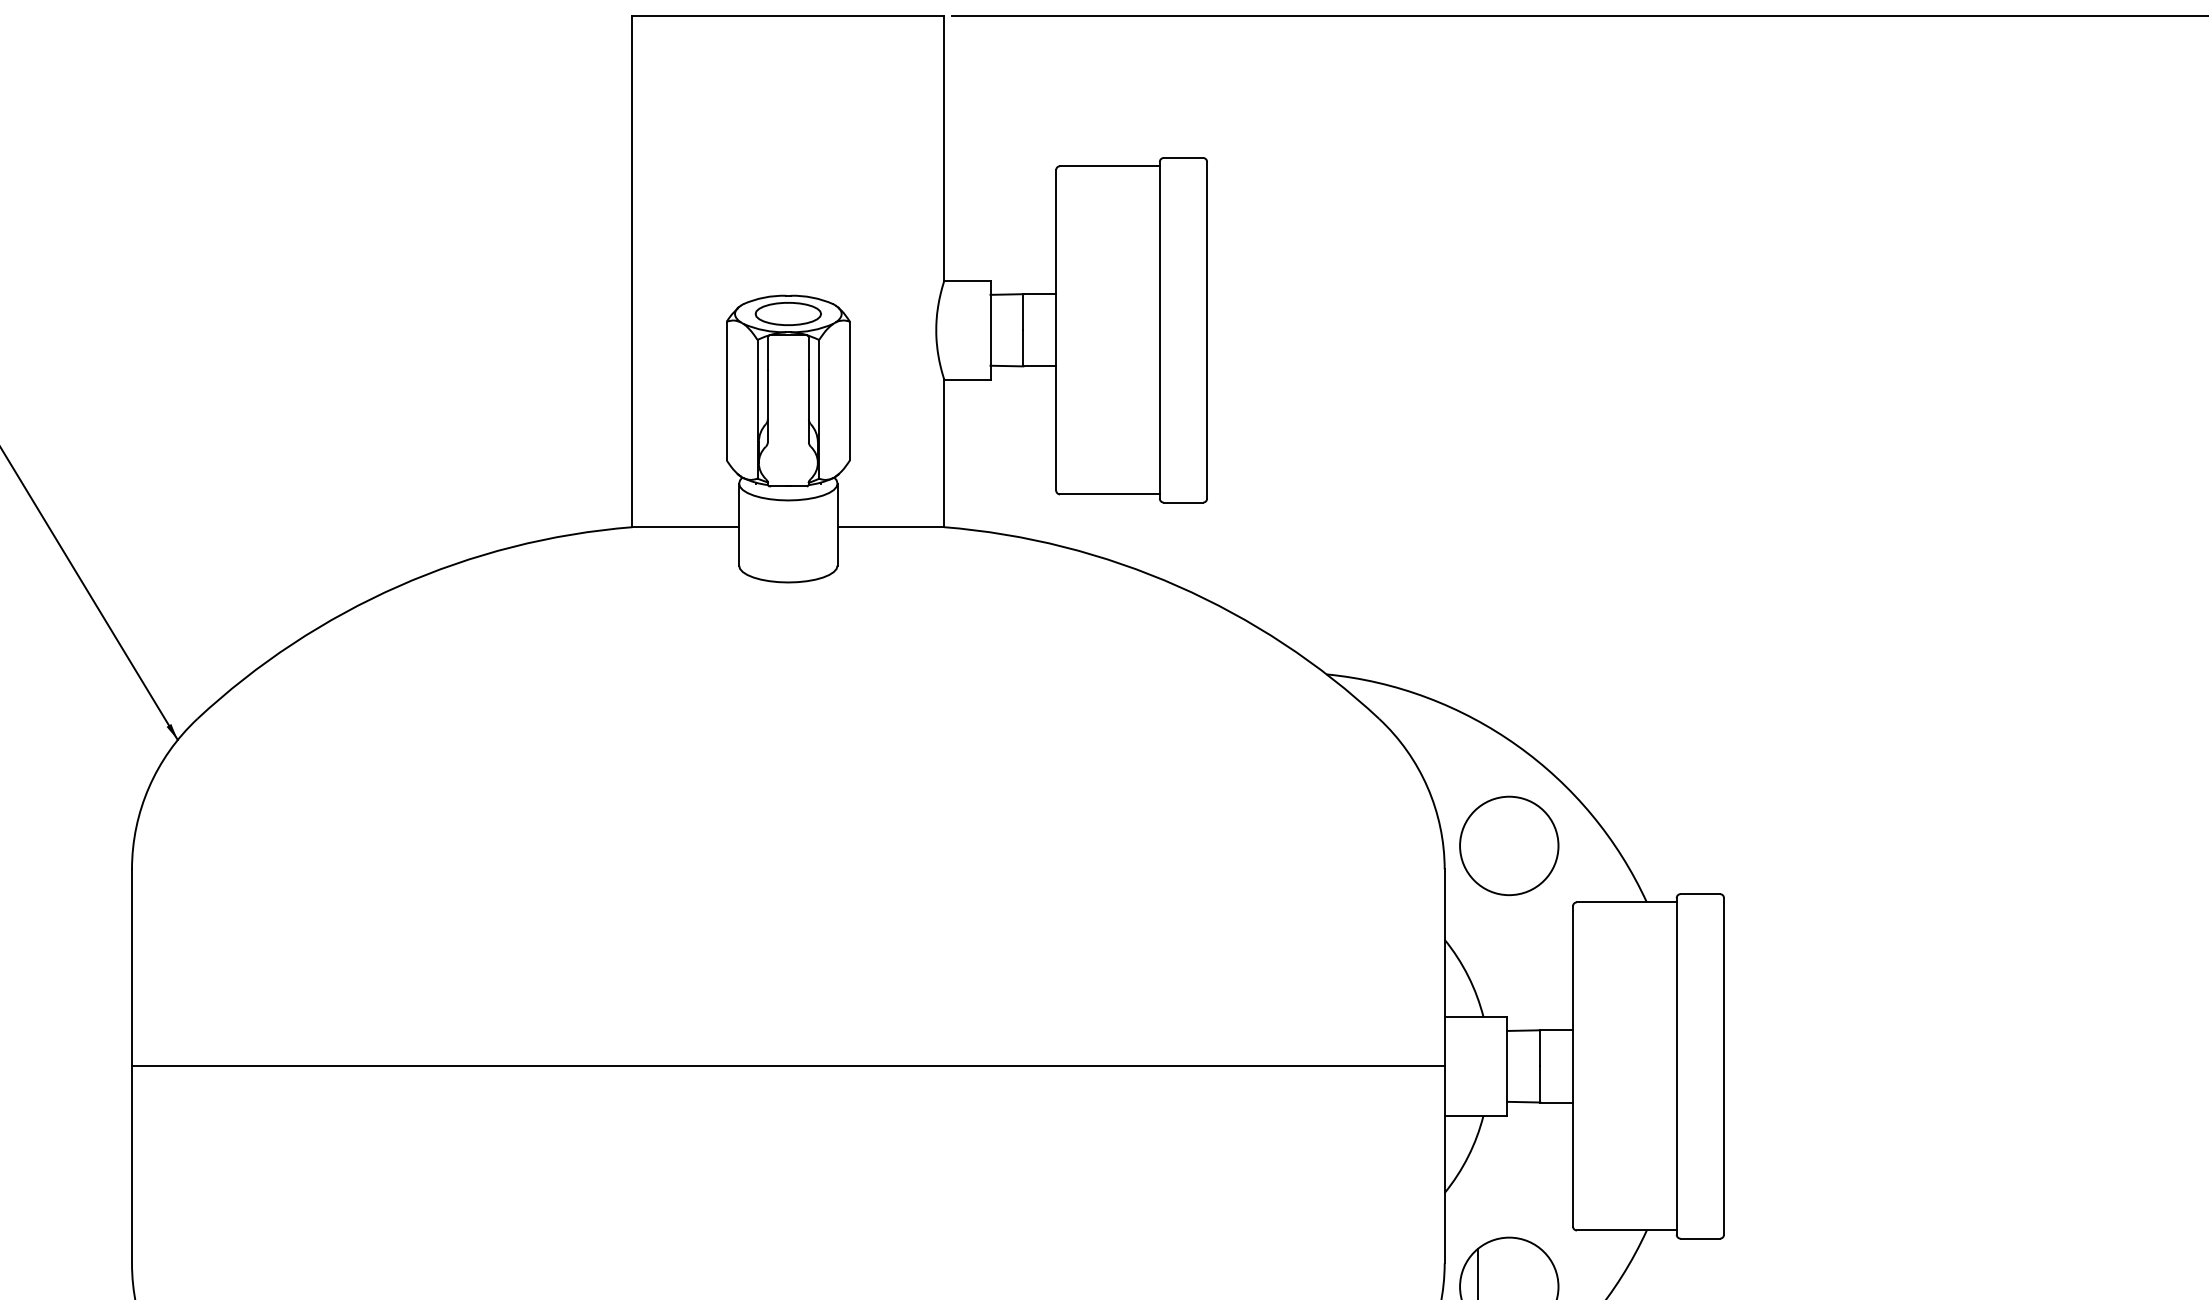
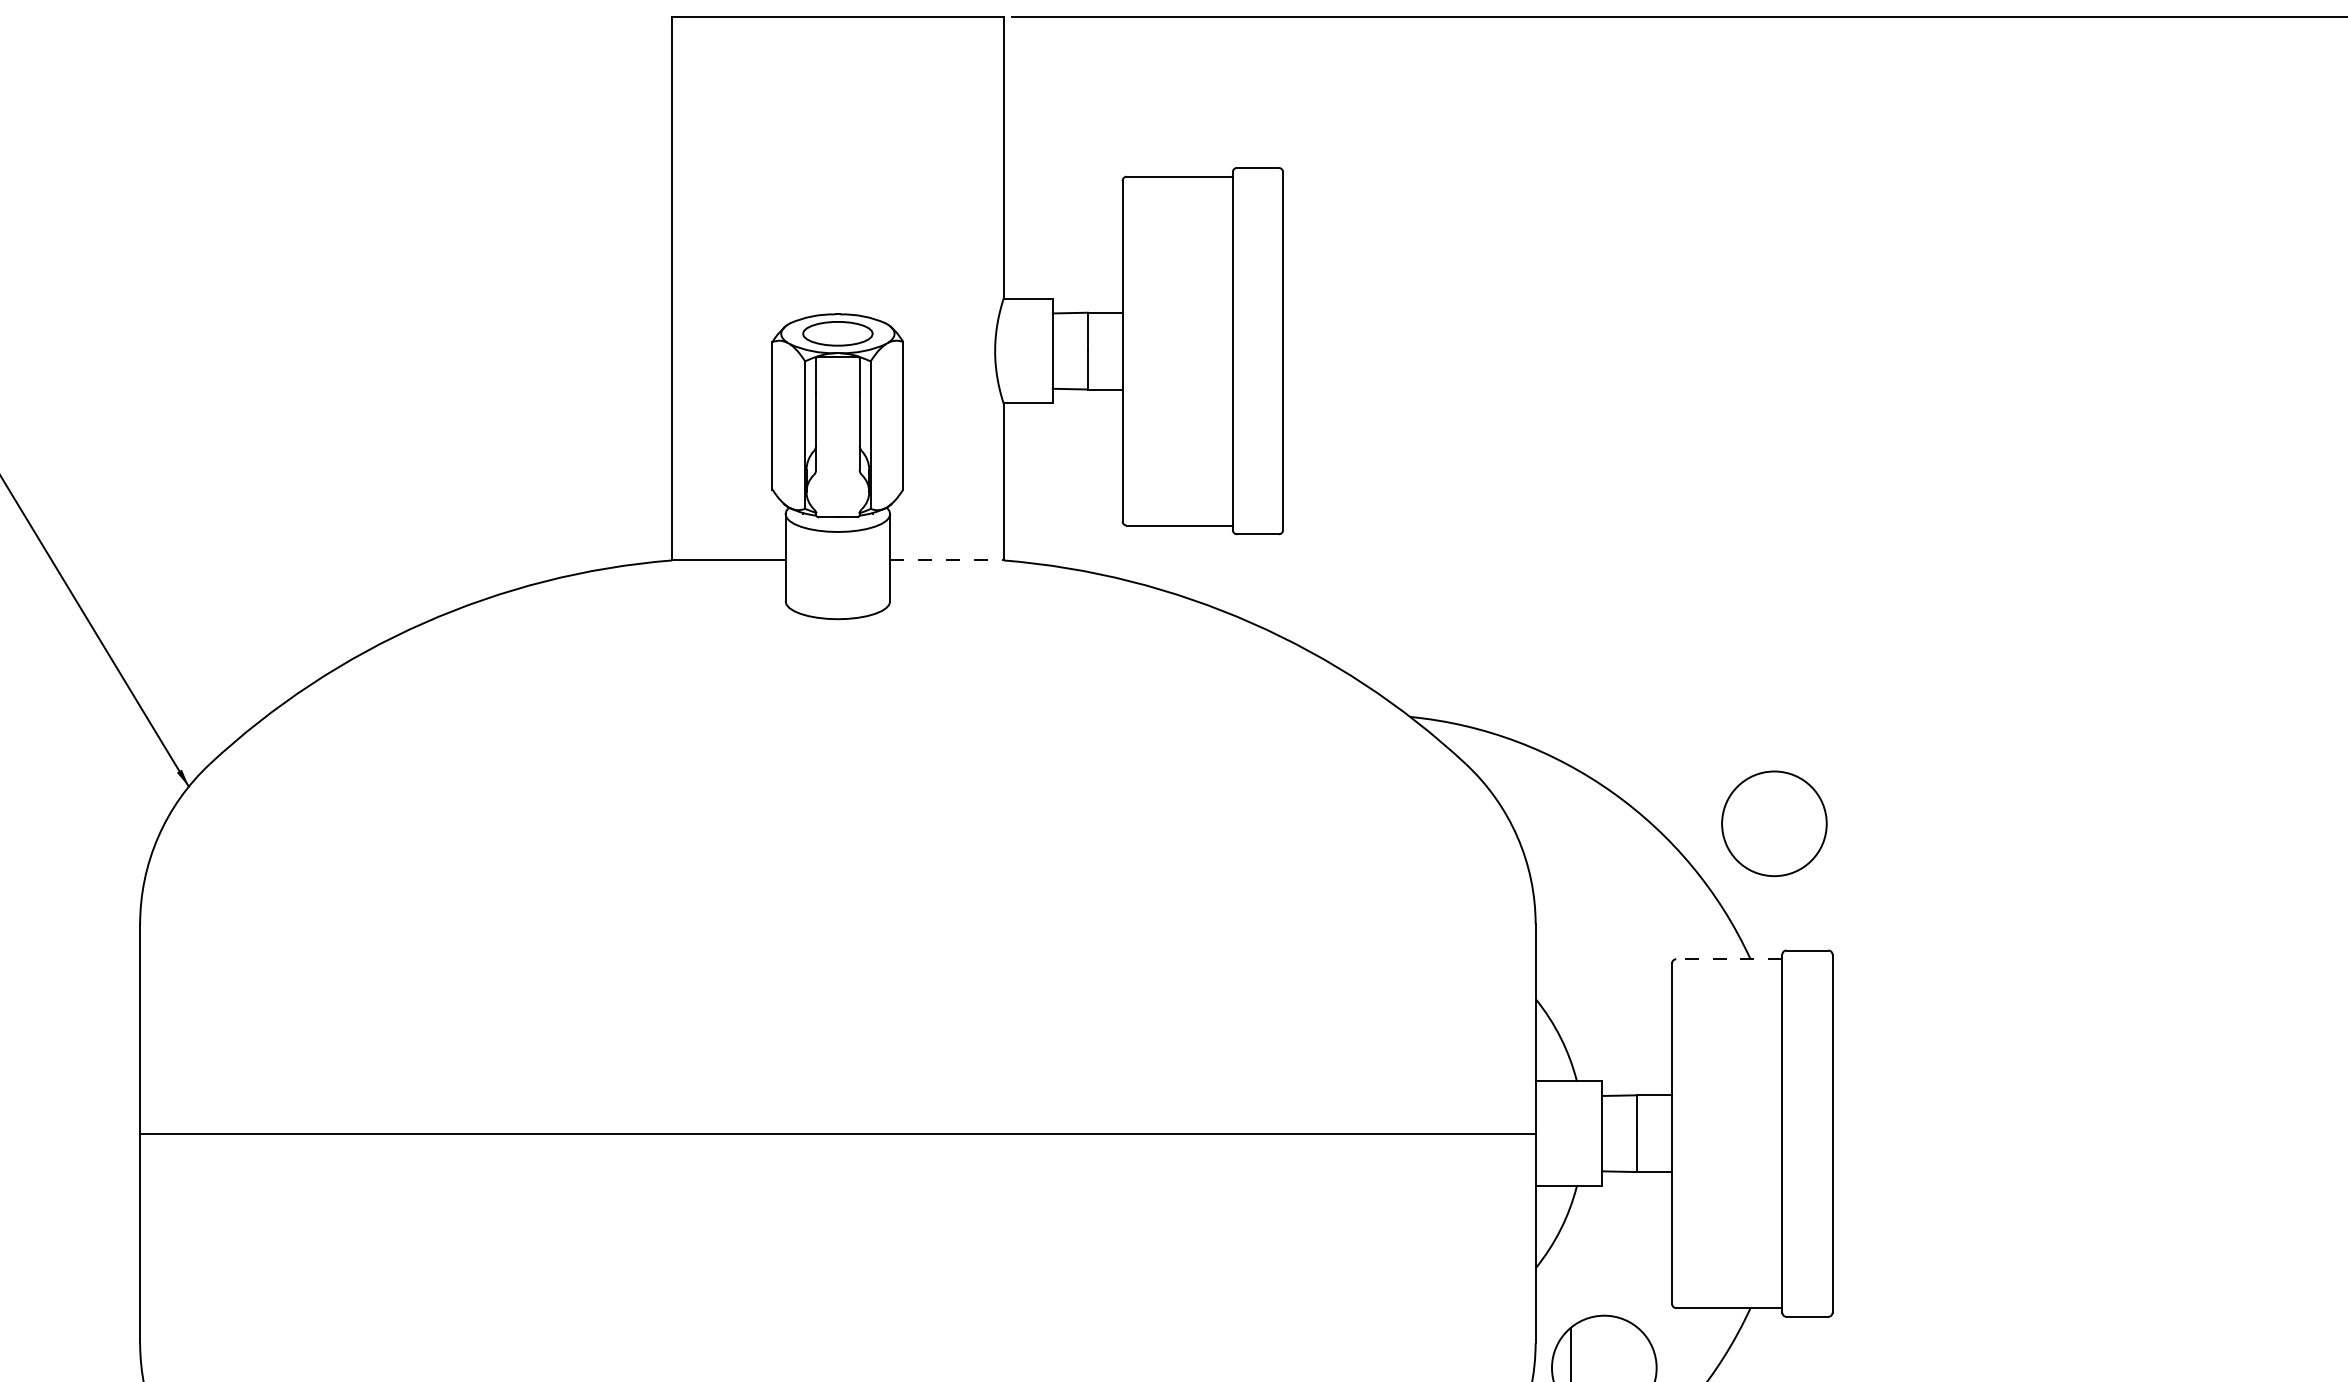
line: (891, 527) -> (947, 560), solid -> dashed
circle: (1509, 845) -> (1774, 823), moved
line: (1626, 902) -> (1728, 959), solid -> dashed

